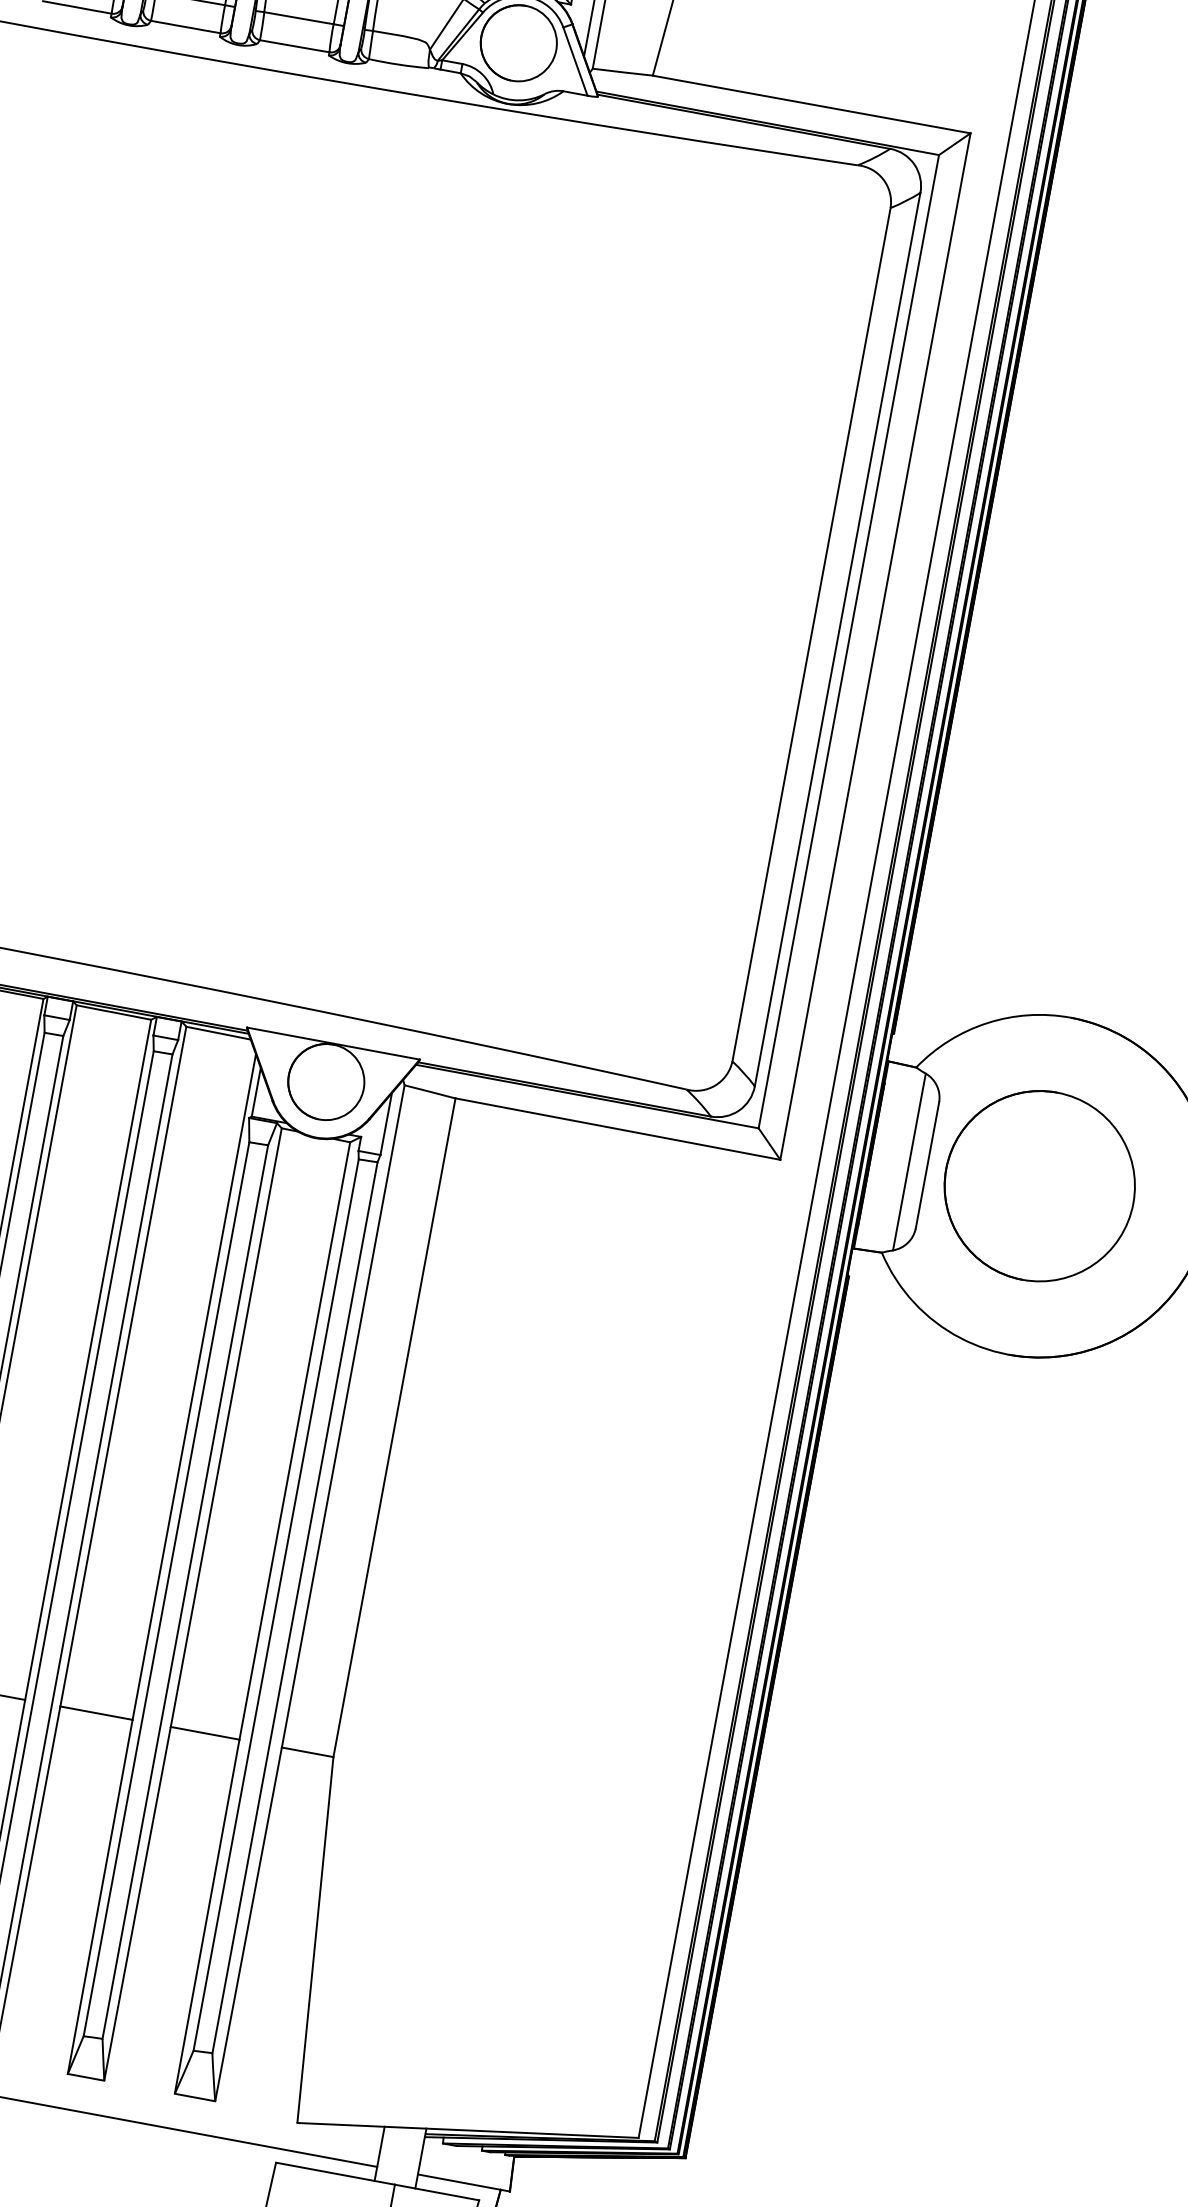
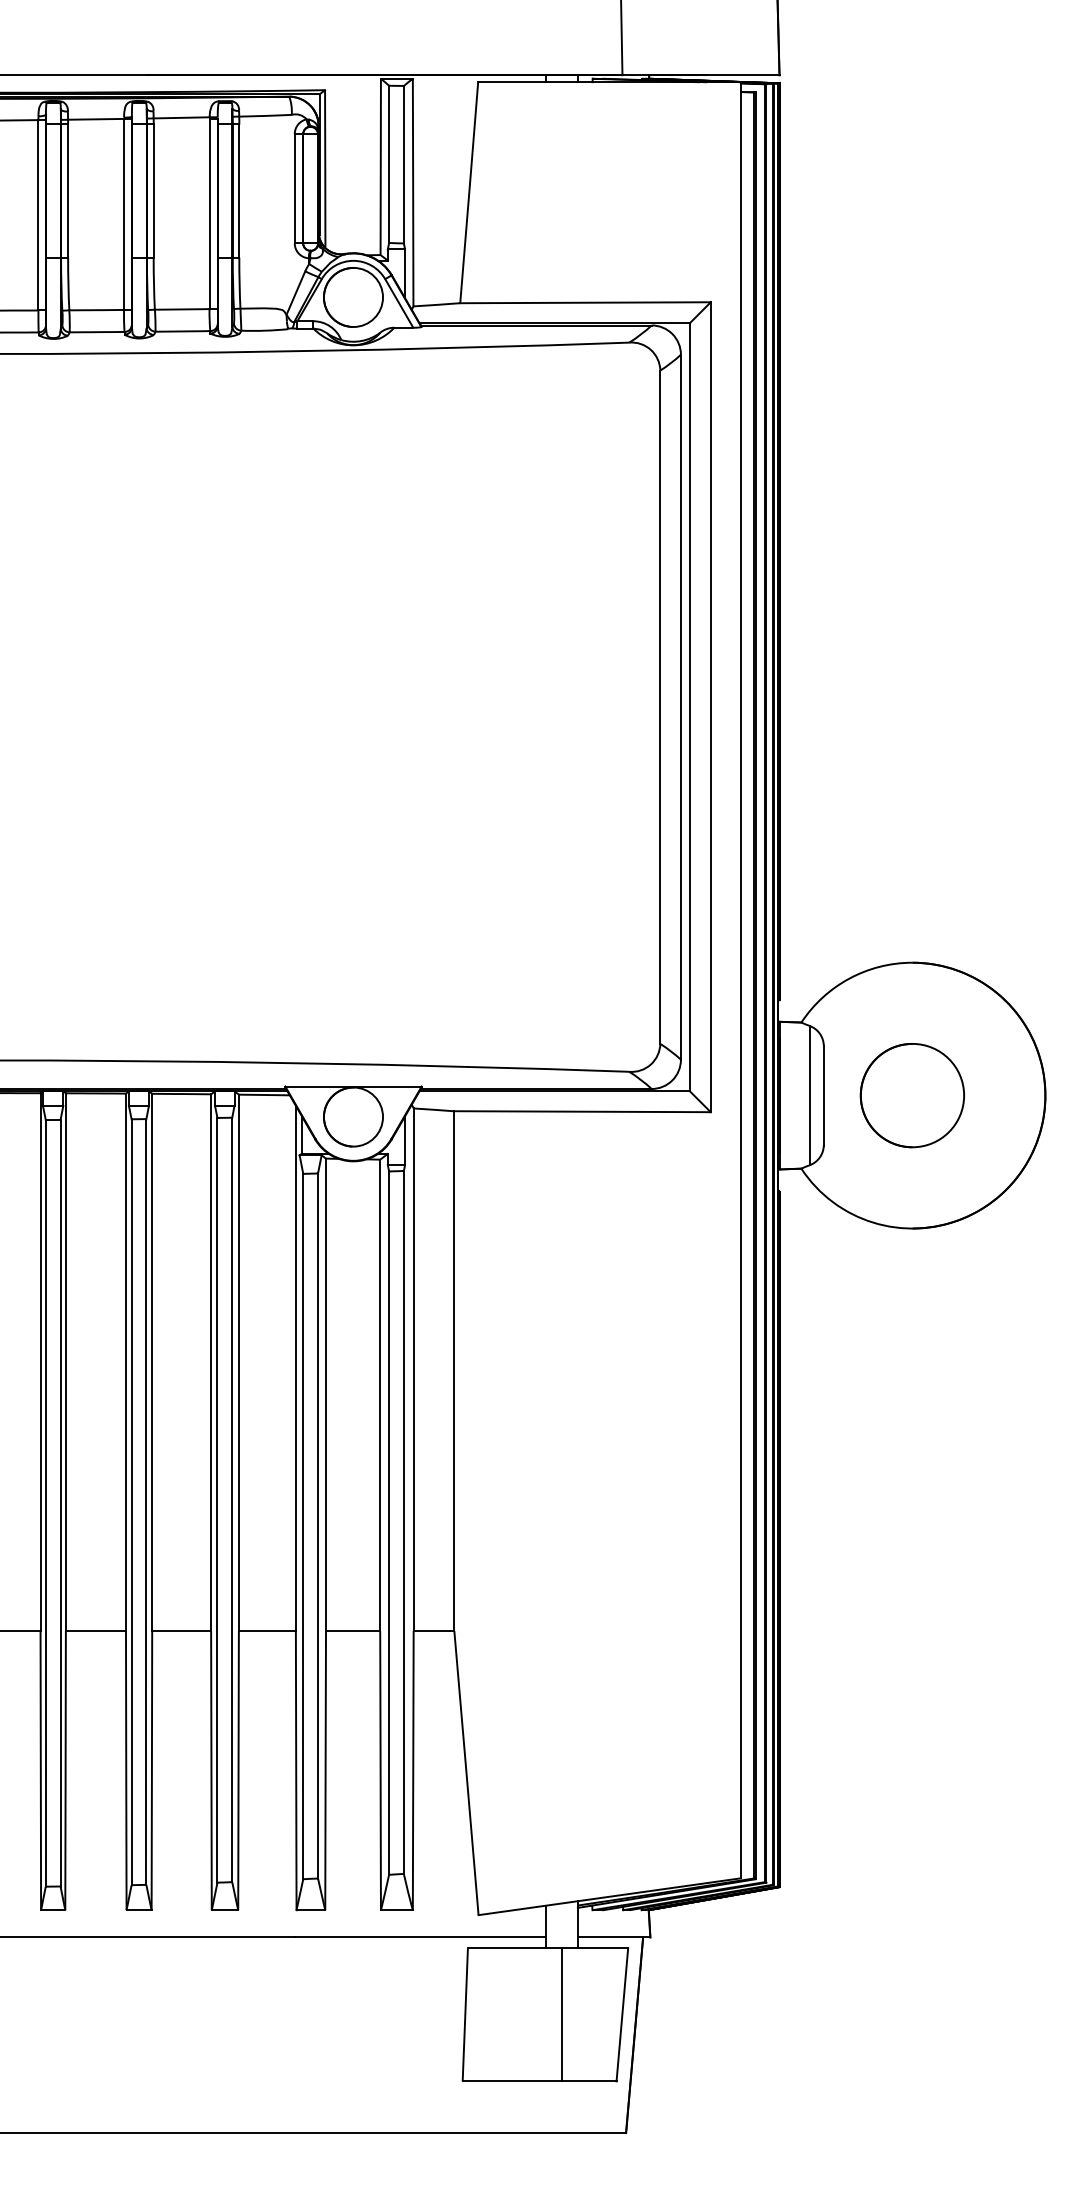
part: (1039, 1186) -> (912, 1095), size x0.7

